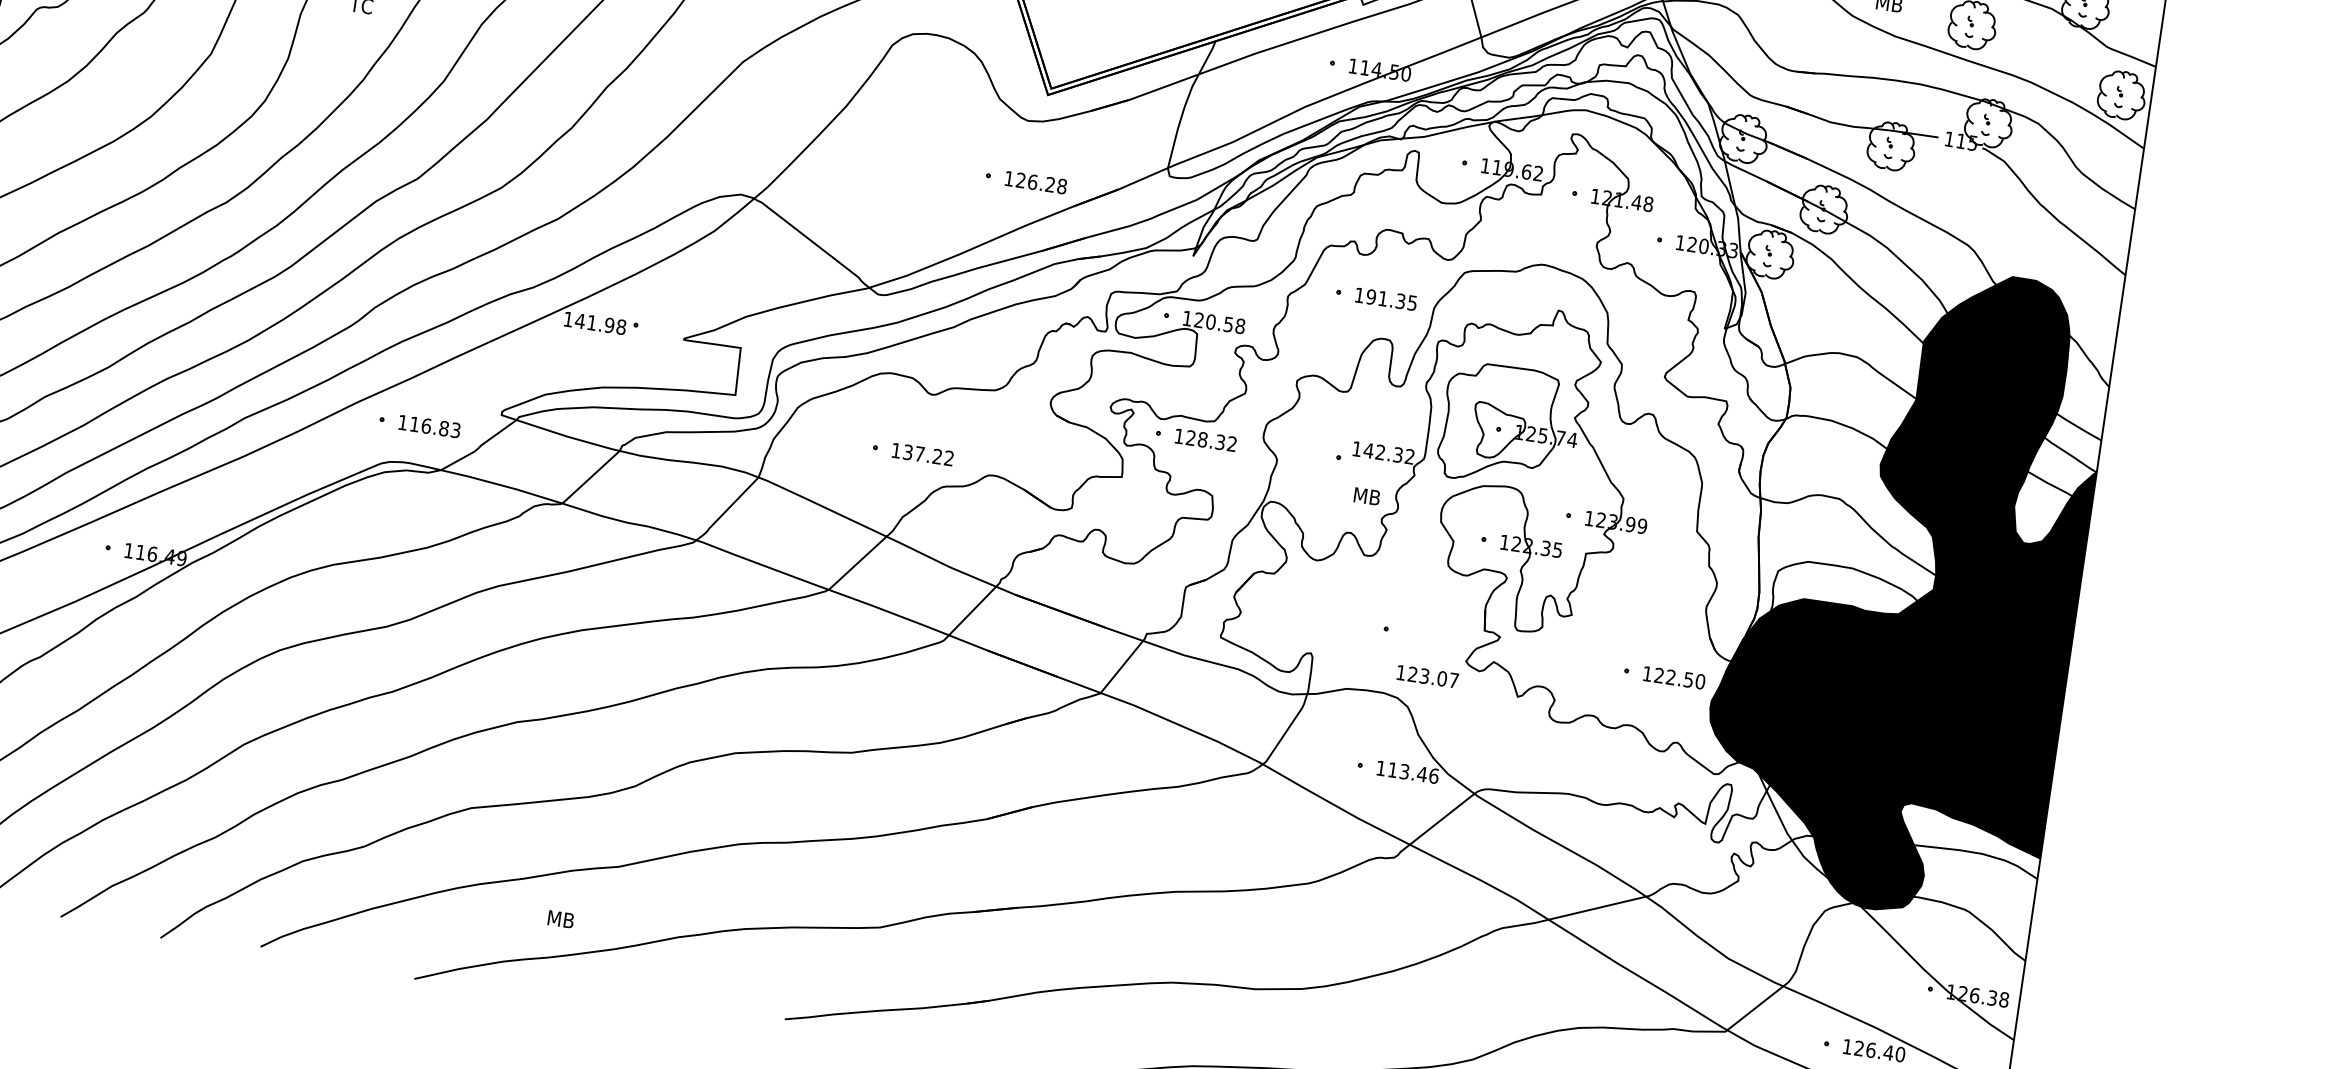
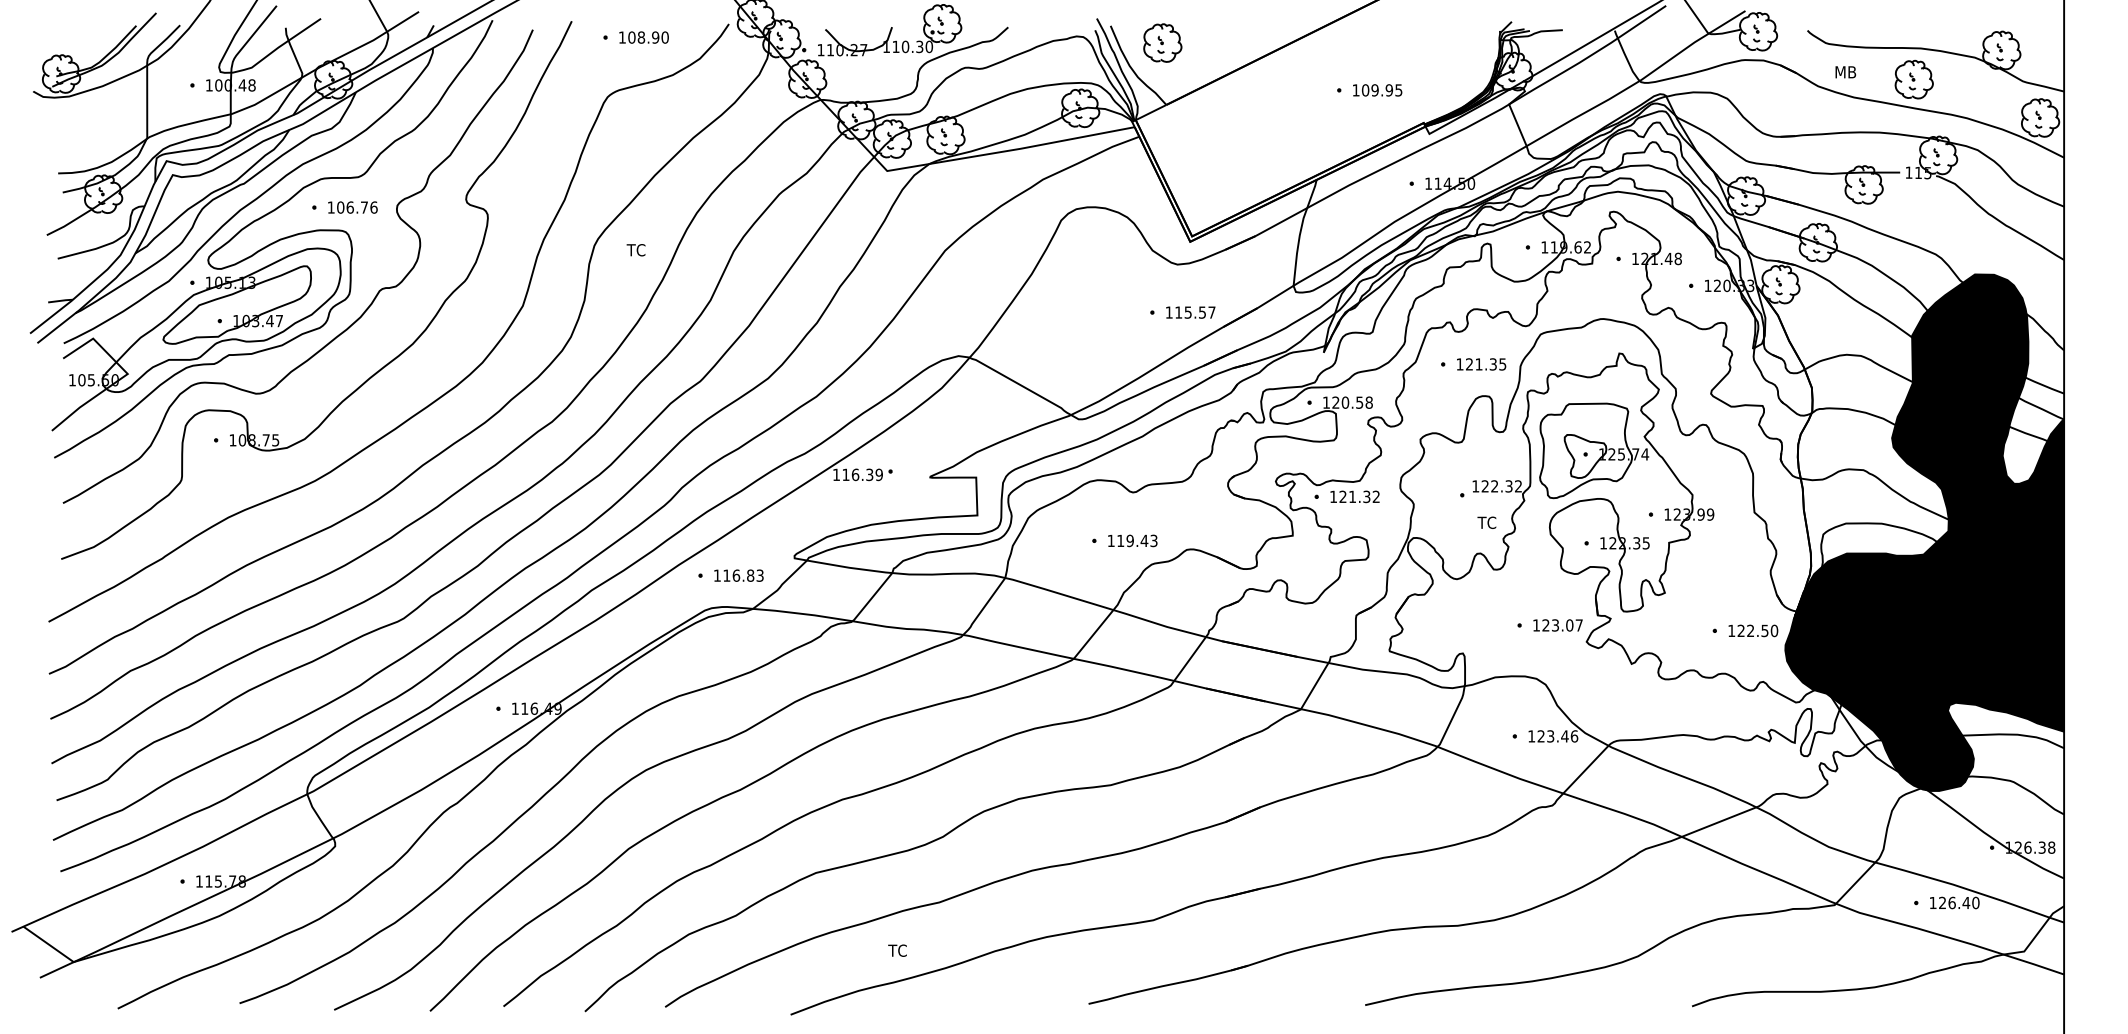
text: (1041, 183) -> (1195, 312), 126.28 -> 115.57
text: (1371, 297) -> (1469, 364), 191.35 -> 121.35
text: (600, 323) -> (862, 474), 141.98 -> 116.39
text: (1202, 439) -> (1352, 496), 128.32 -> 121.32
text: (1369, 450) -> (1485, 486), 142.32 -> 122.32
text: (928, 454) -> (1137, 540), 137.22 -> 119.43
text: (1366, 496) -> (1488, 522), MB -> TC
text: (1427, 676) -> (1557, 625), moved
text: (1391, 770) -> (1540, 736), 113.46 -> 123.46
text: (560, 919) -> (899, 950), MB -> TC

